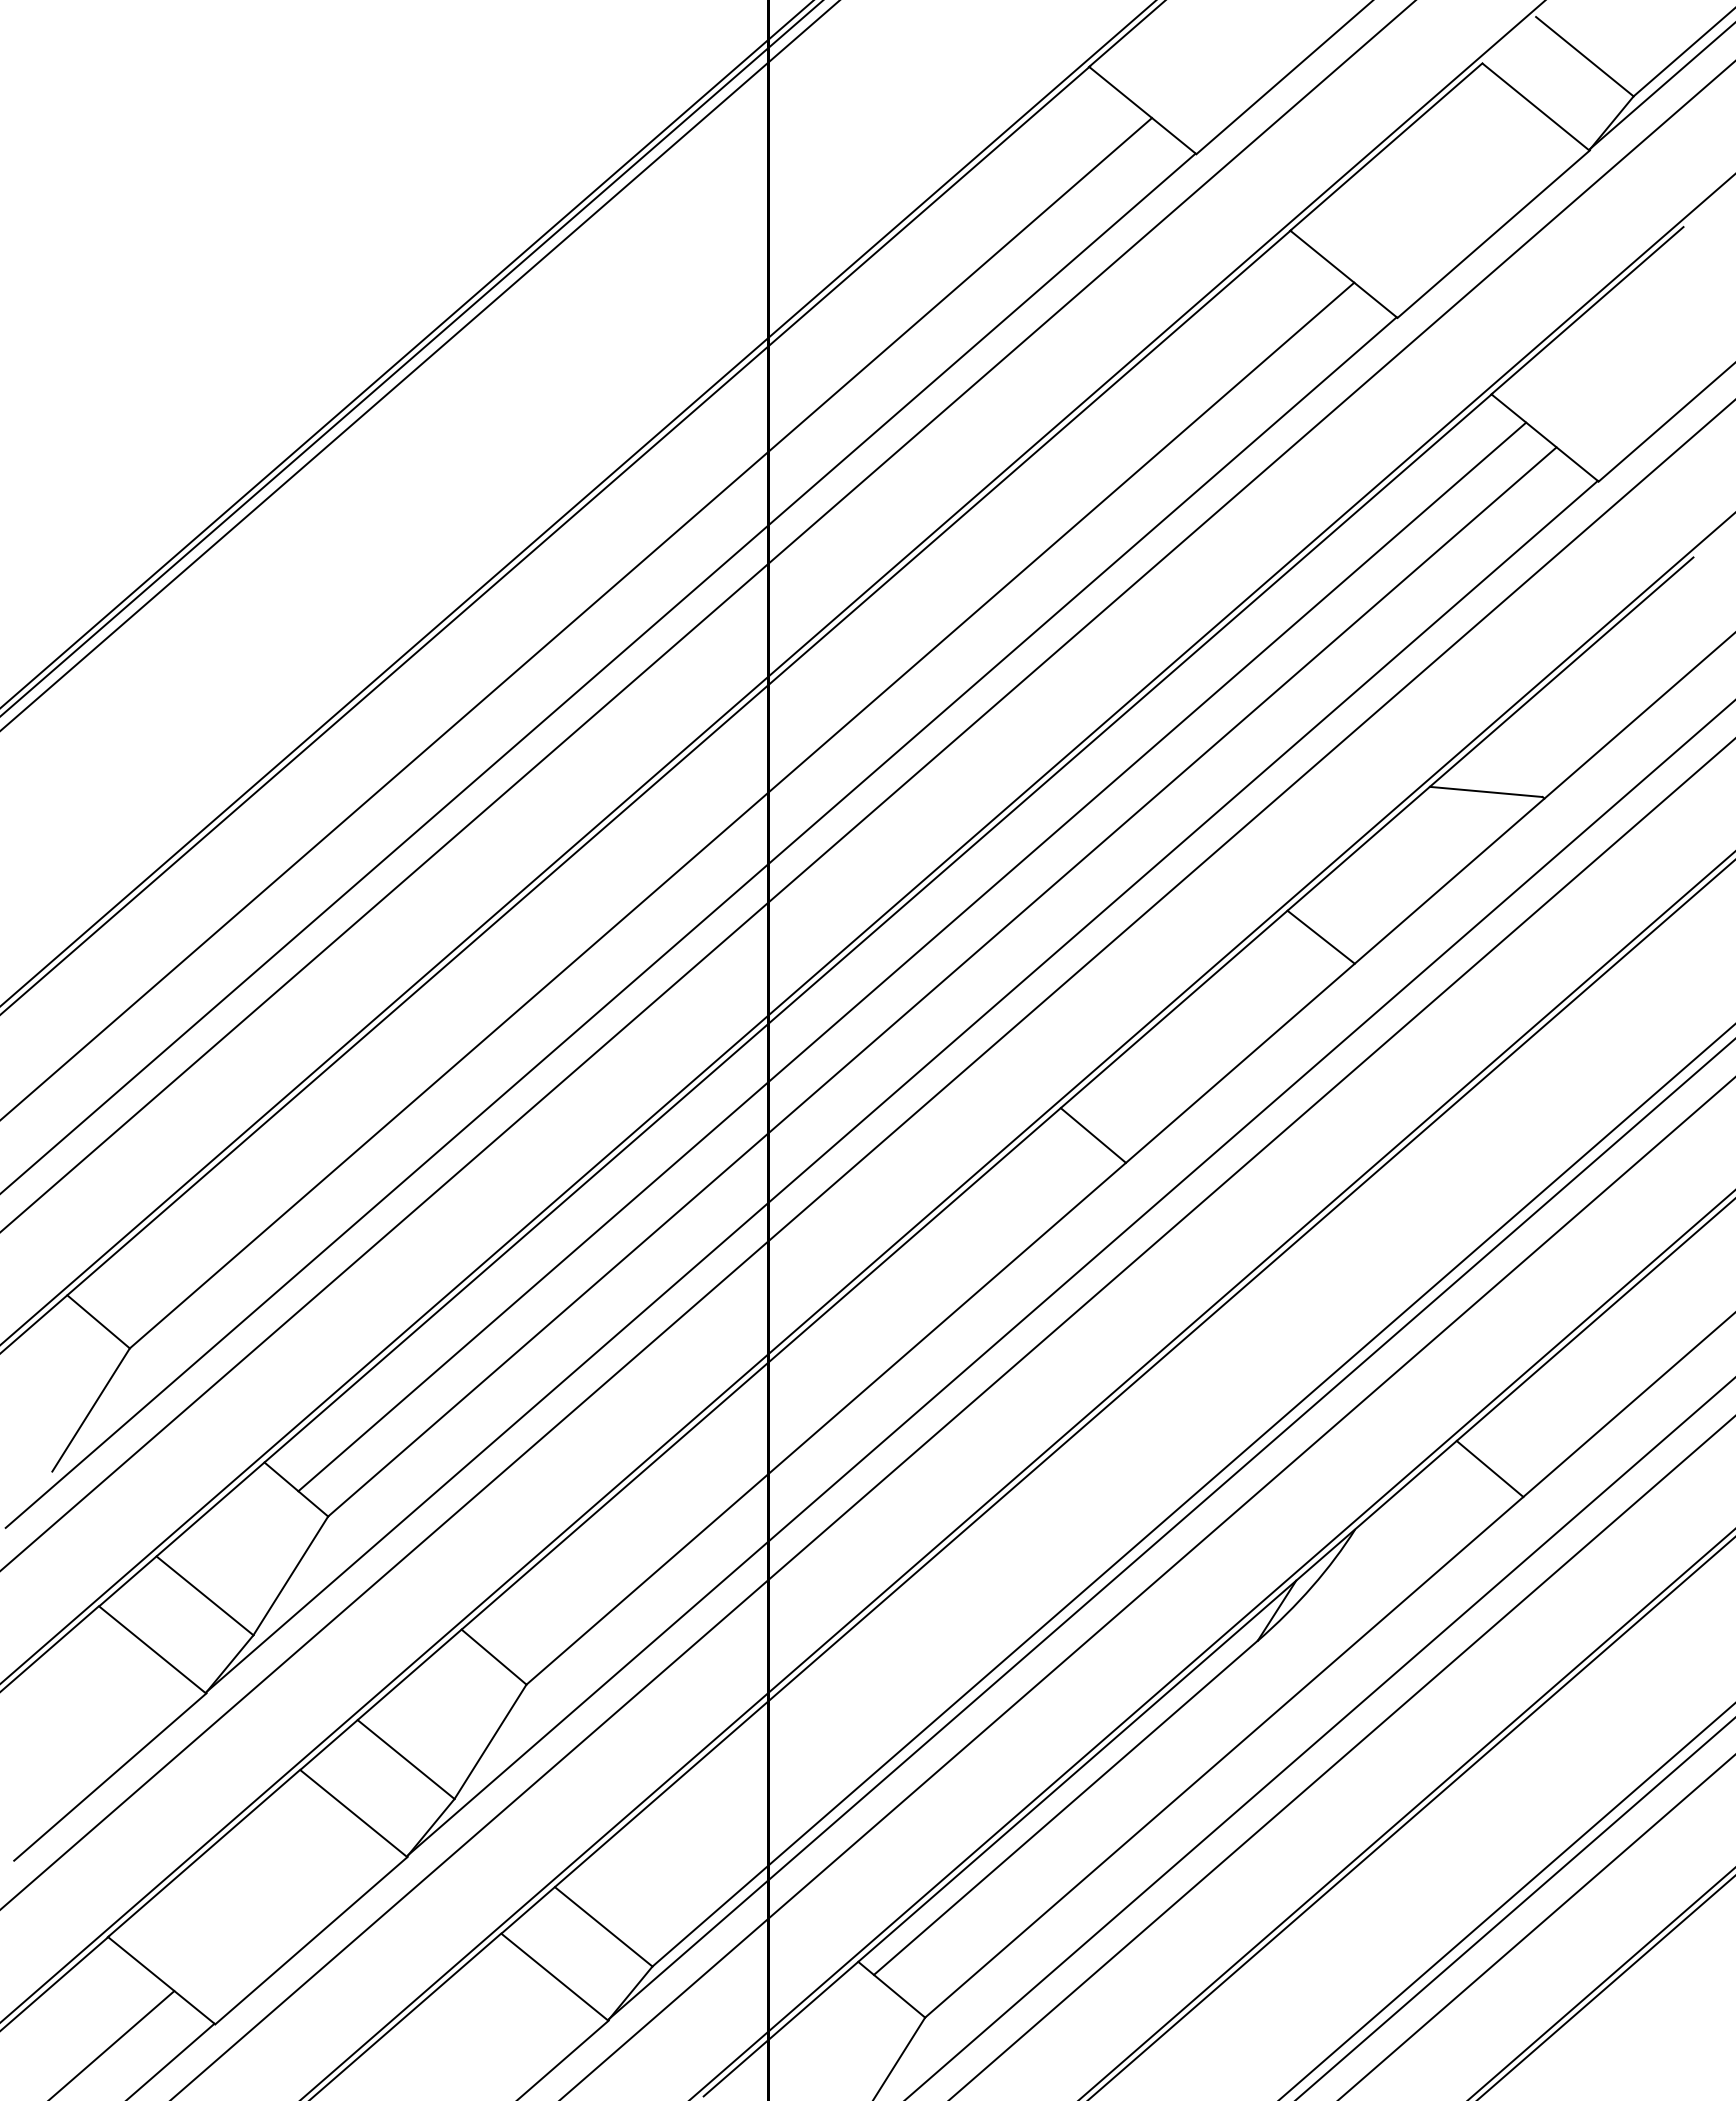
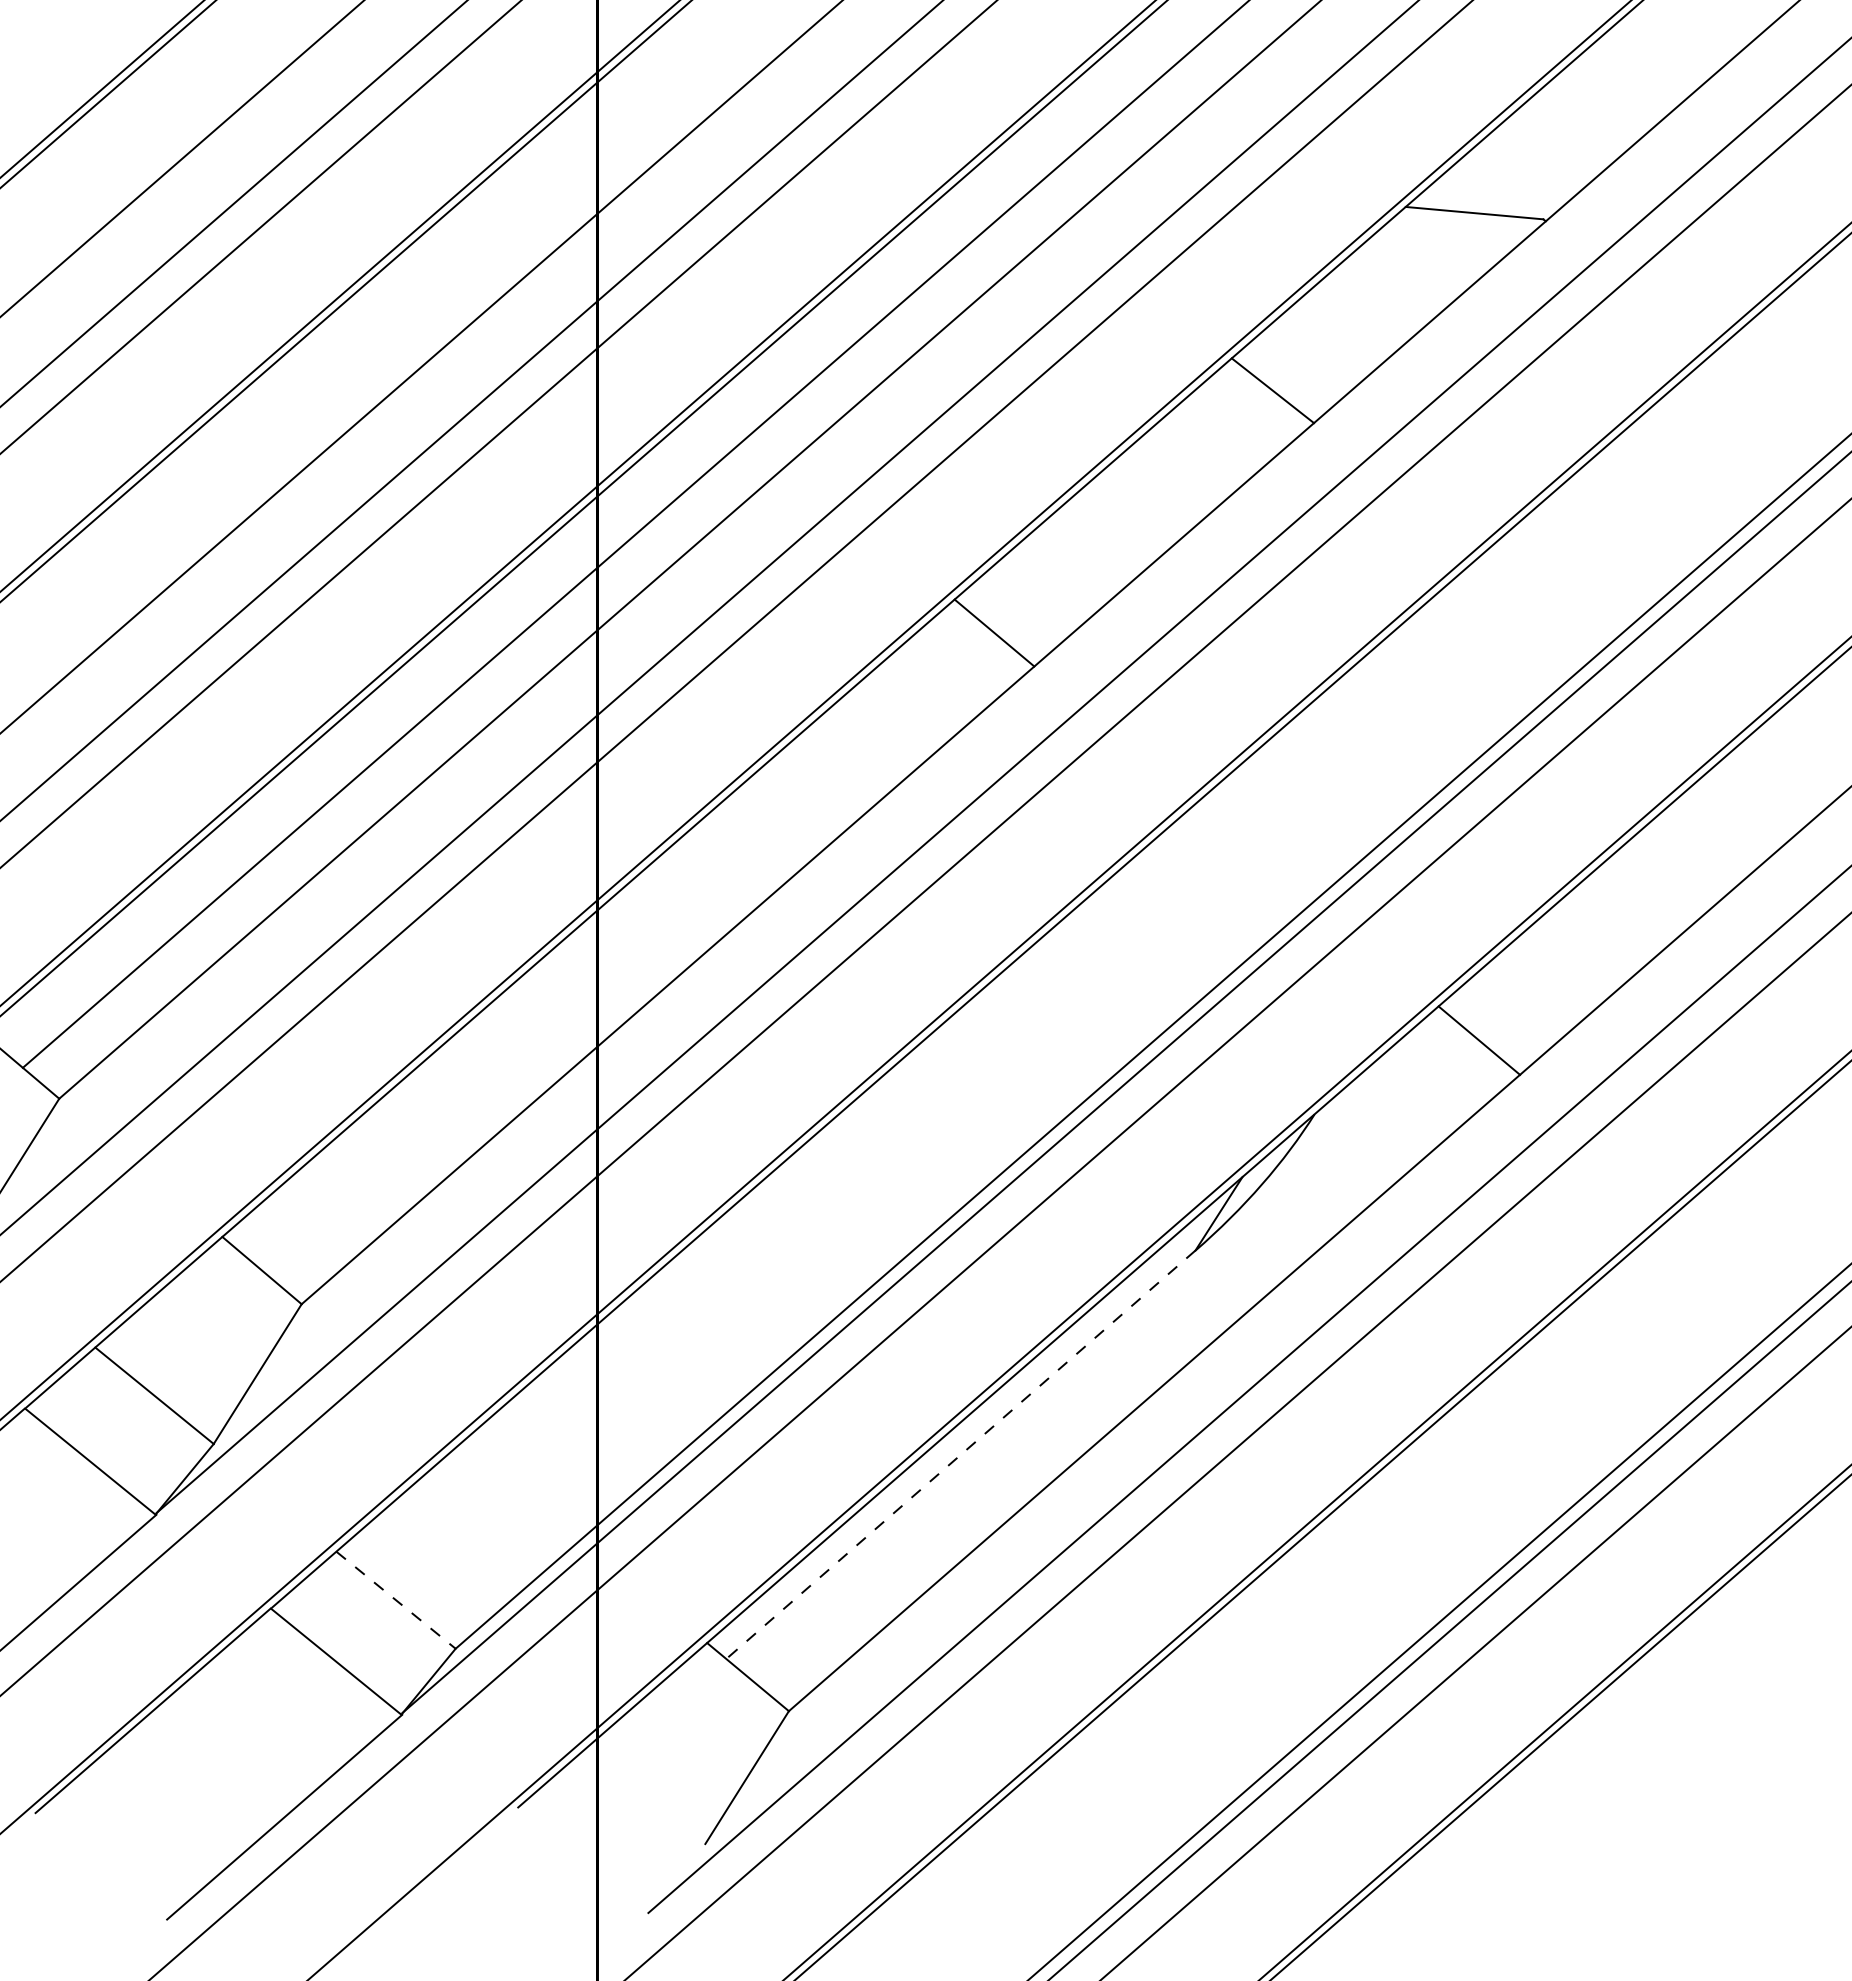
line: (1065, 1808) -> (960, 1455), solid -> dashed
line: (603, 1926) -> (395, 1599), solid -> dashed

